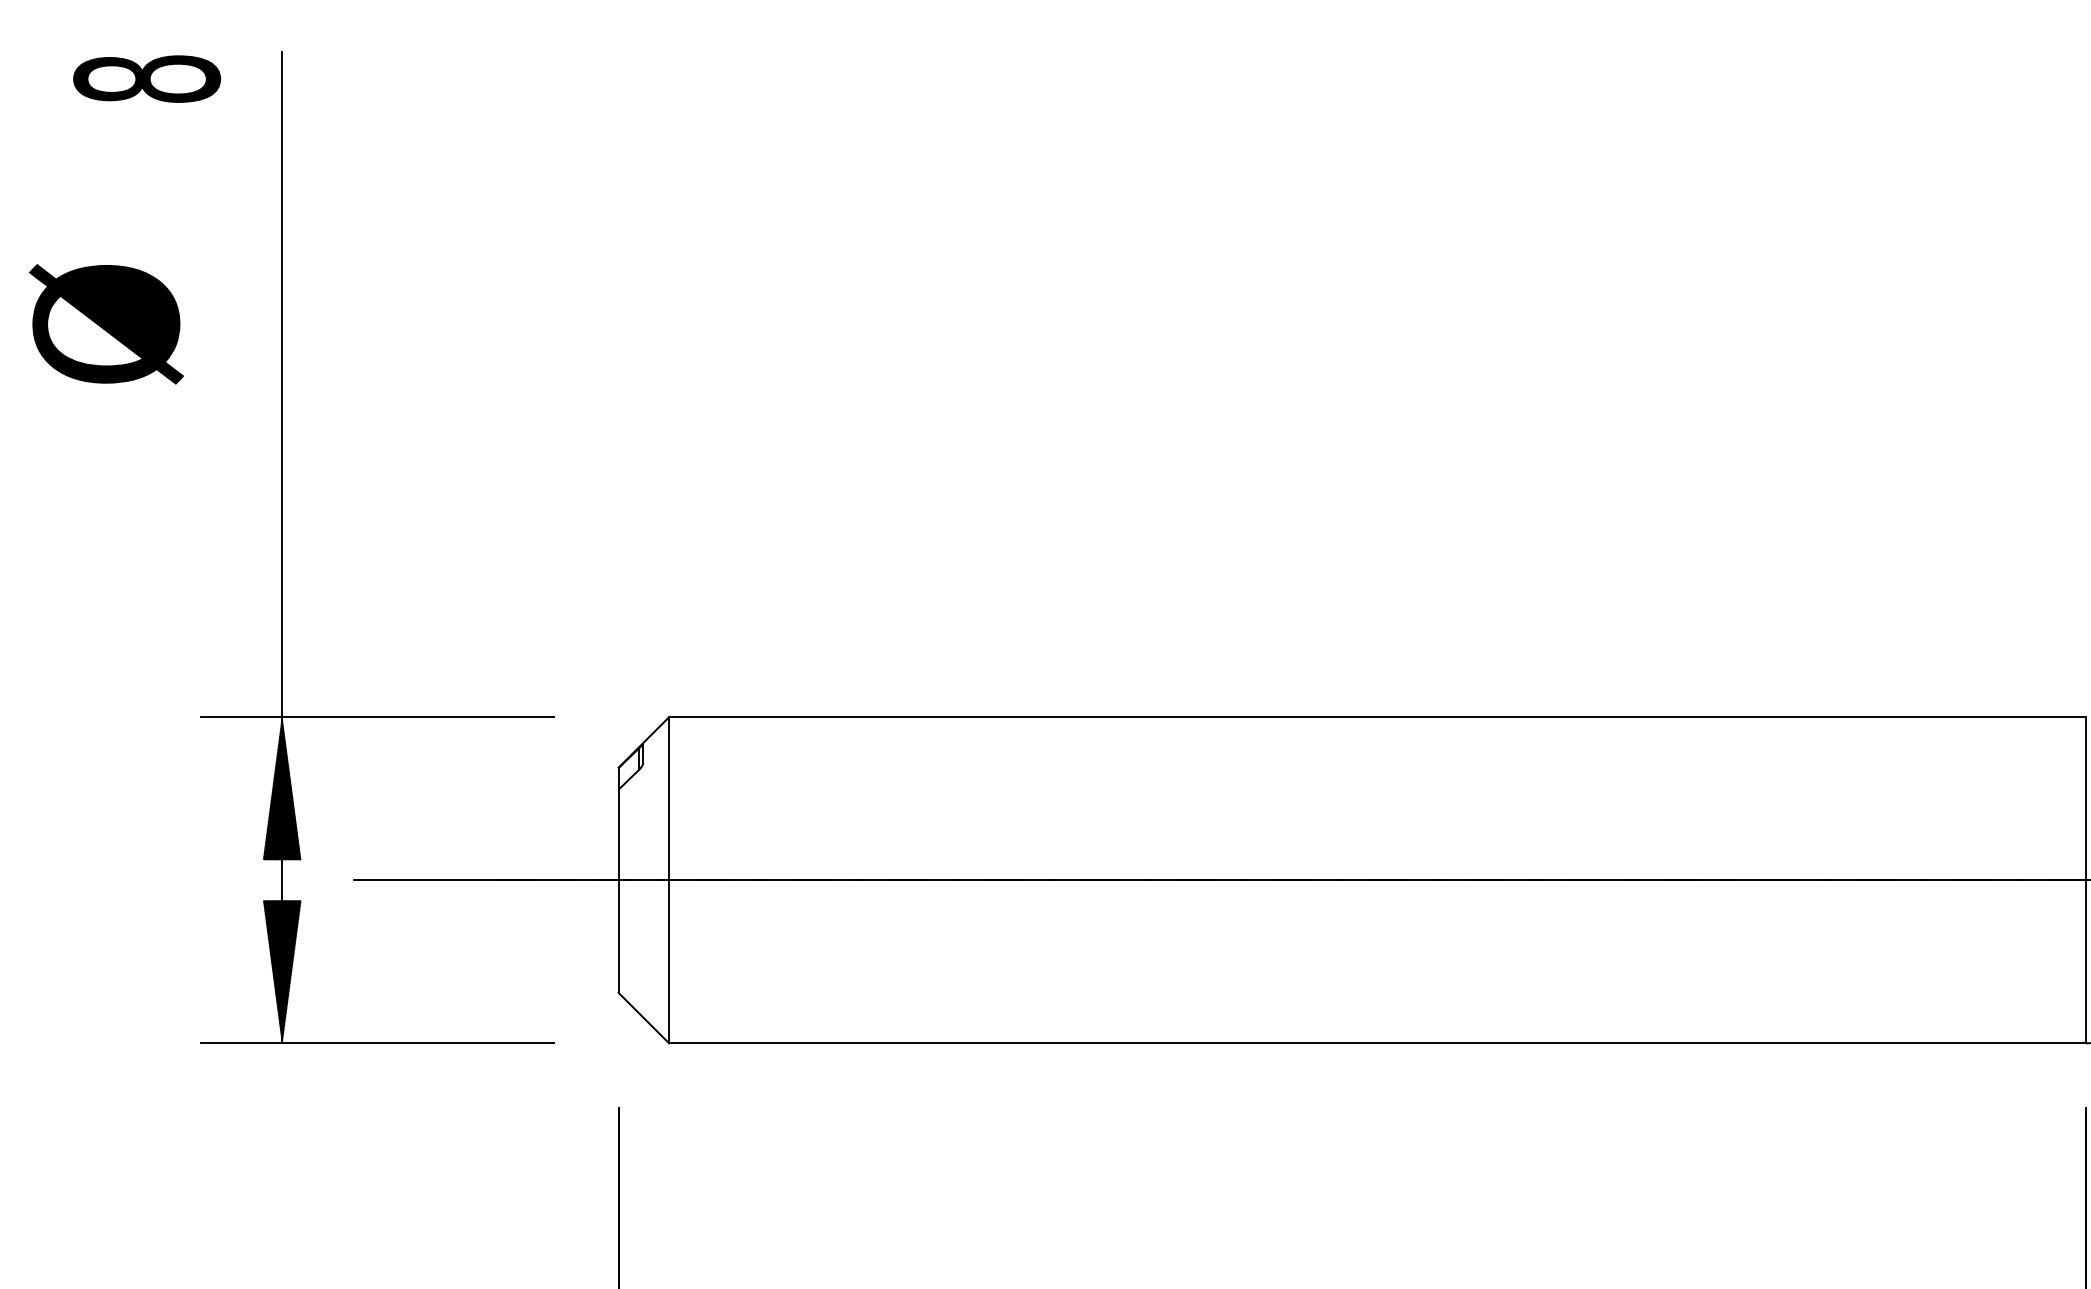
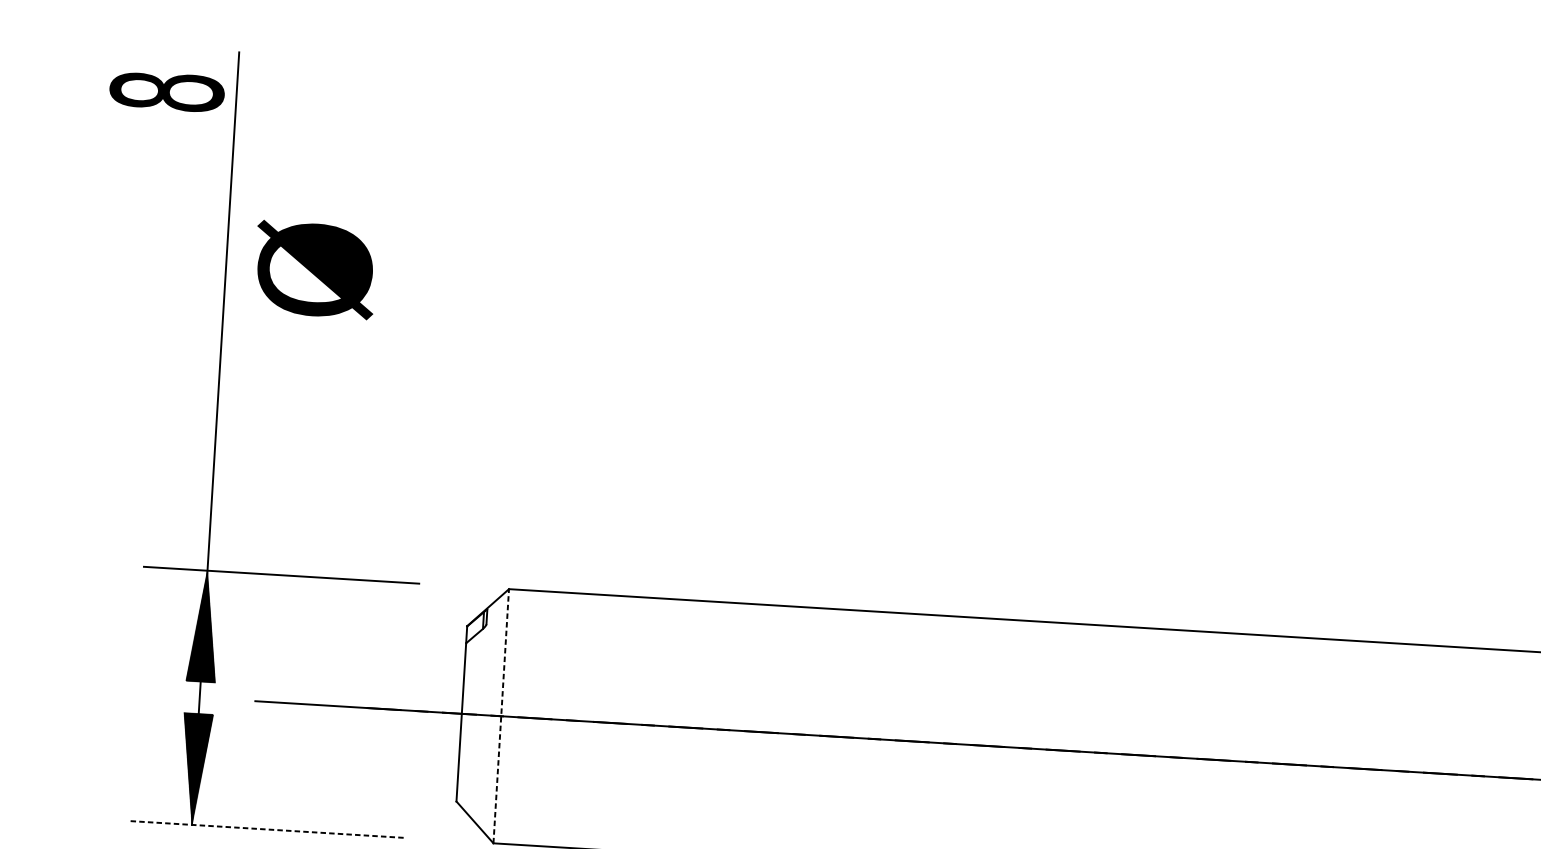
text: (147, 78) -> (167, 91), moved
text: (106, 324) -> (315, 270), moved
line: (669, 879) -> (501, 715), solid -> dashed
line: (377, 1043) -> (266, 829), solid -> dashed

